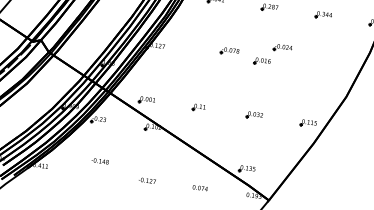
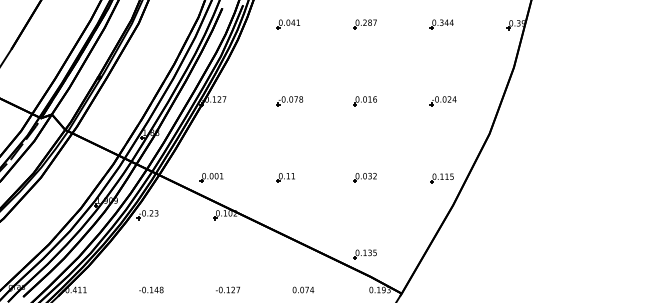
part: (282, 48) -> (442, 101), moved
part: (229, 51) -> (289, 101), moved
text: (100, 160) -> (151, 289), moved

